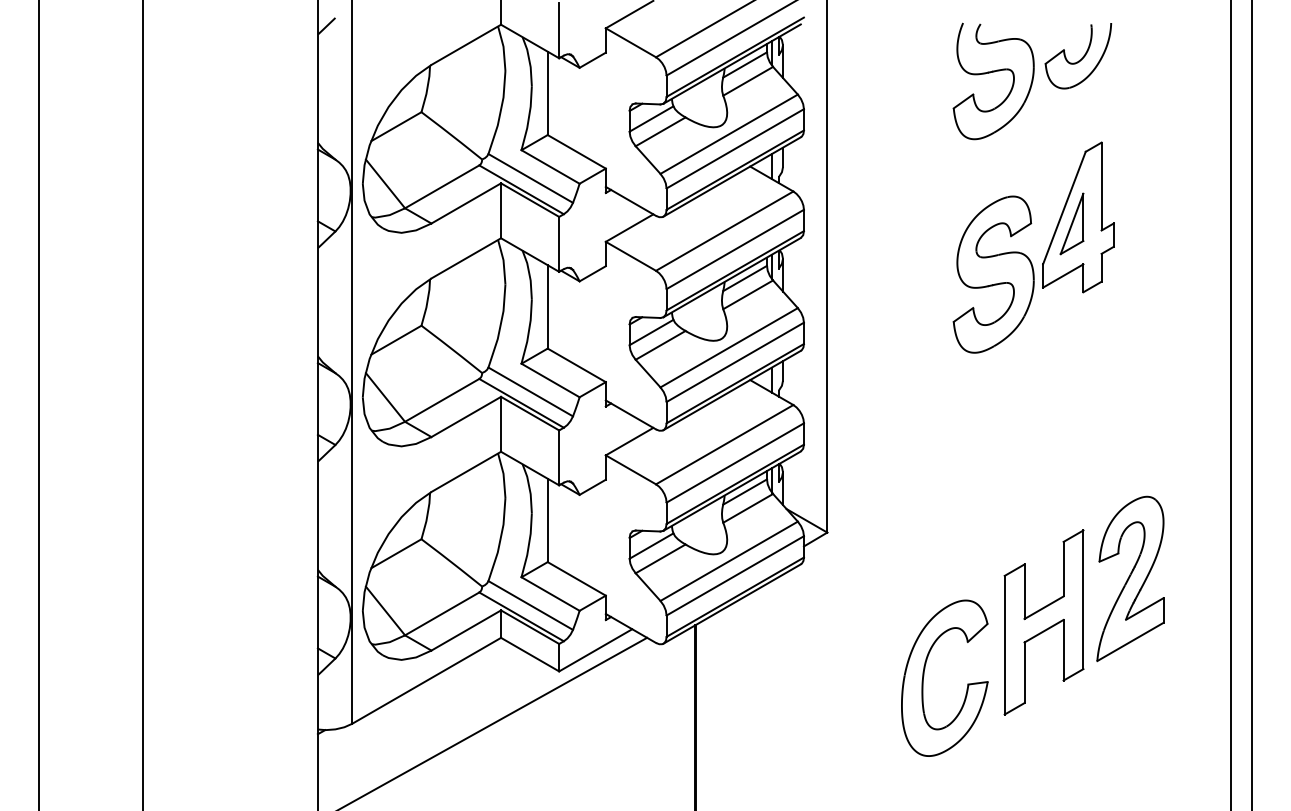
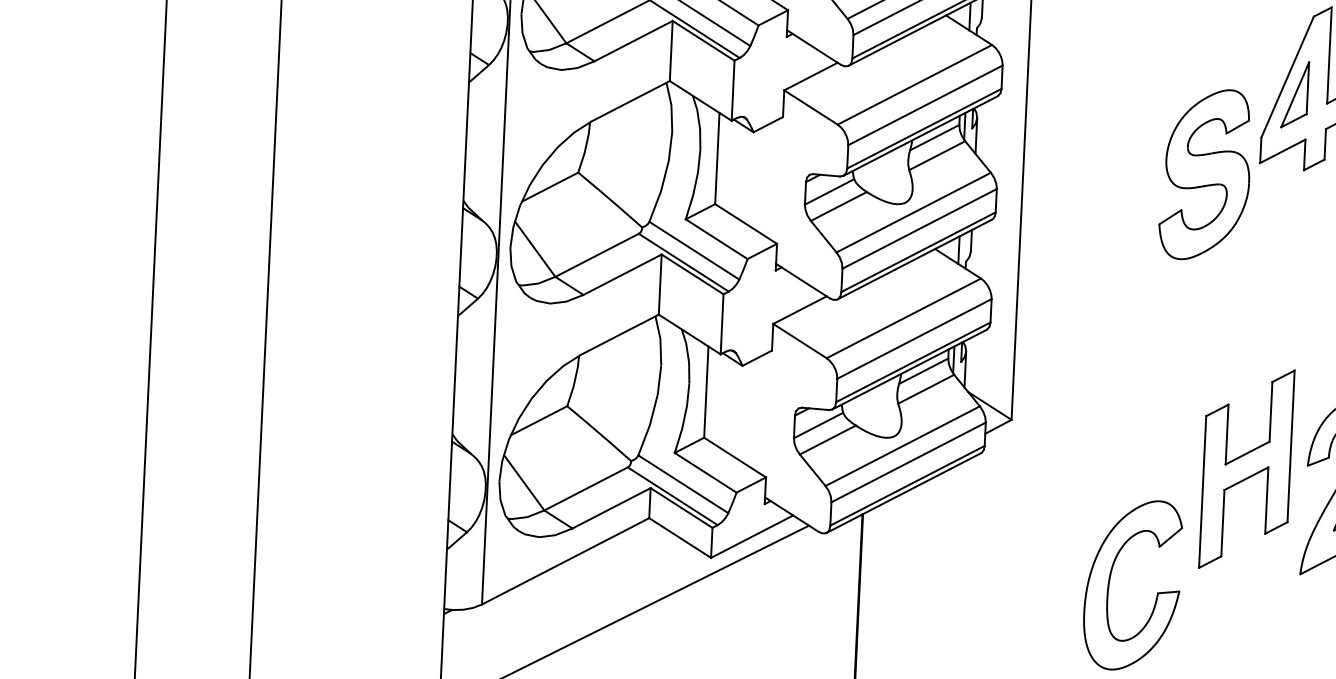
part: (993, 274) -> (1205, 174), moved
part: (1043, 622) -> (1246, 469), moved

